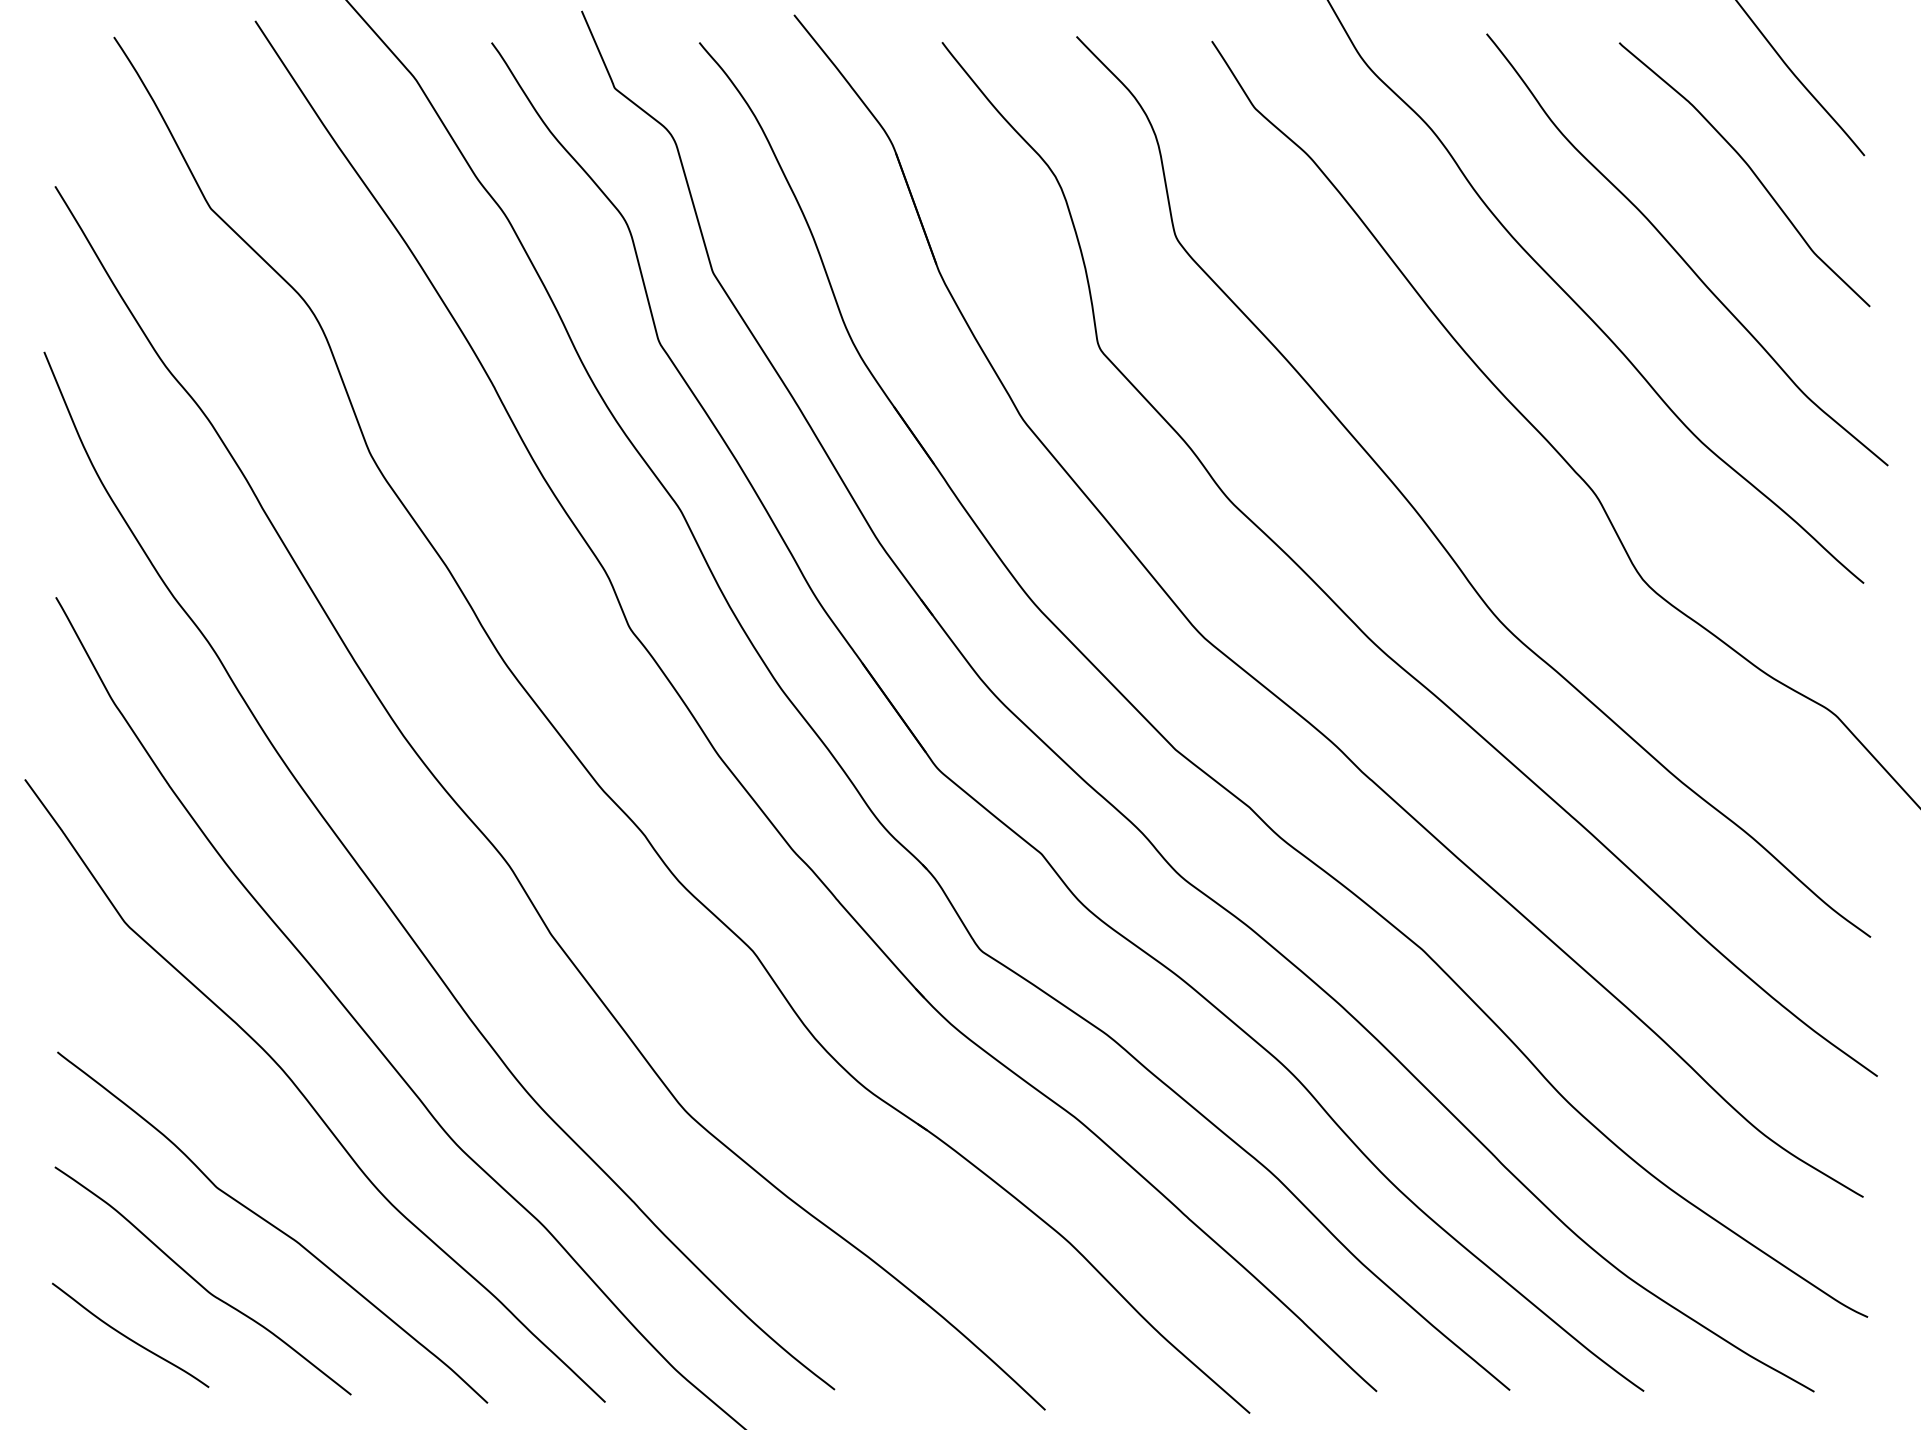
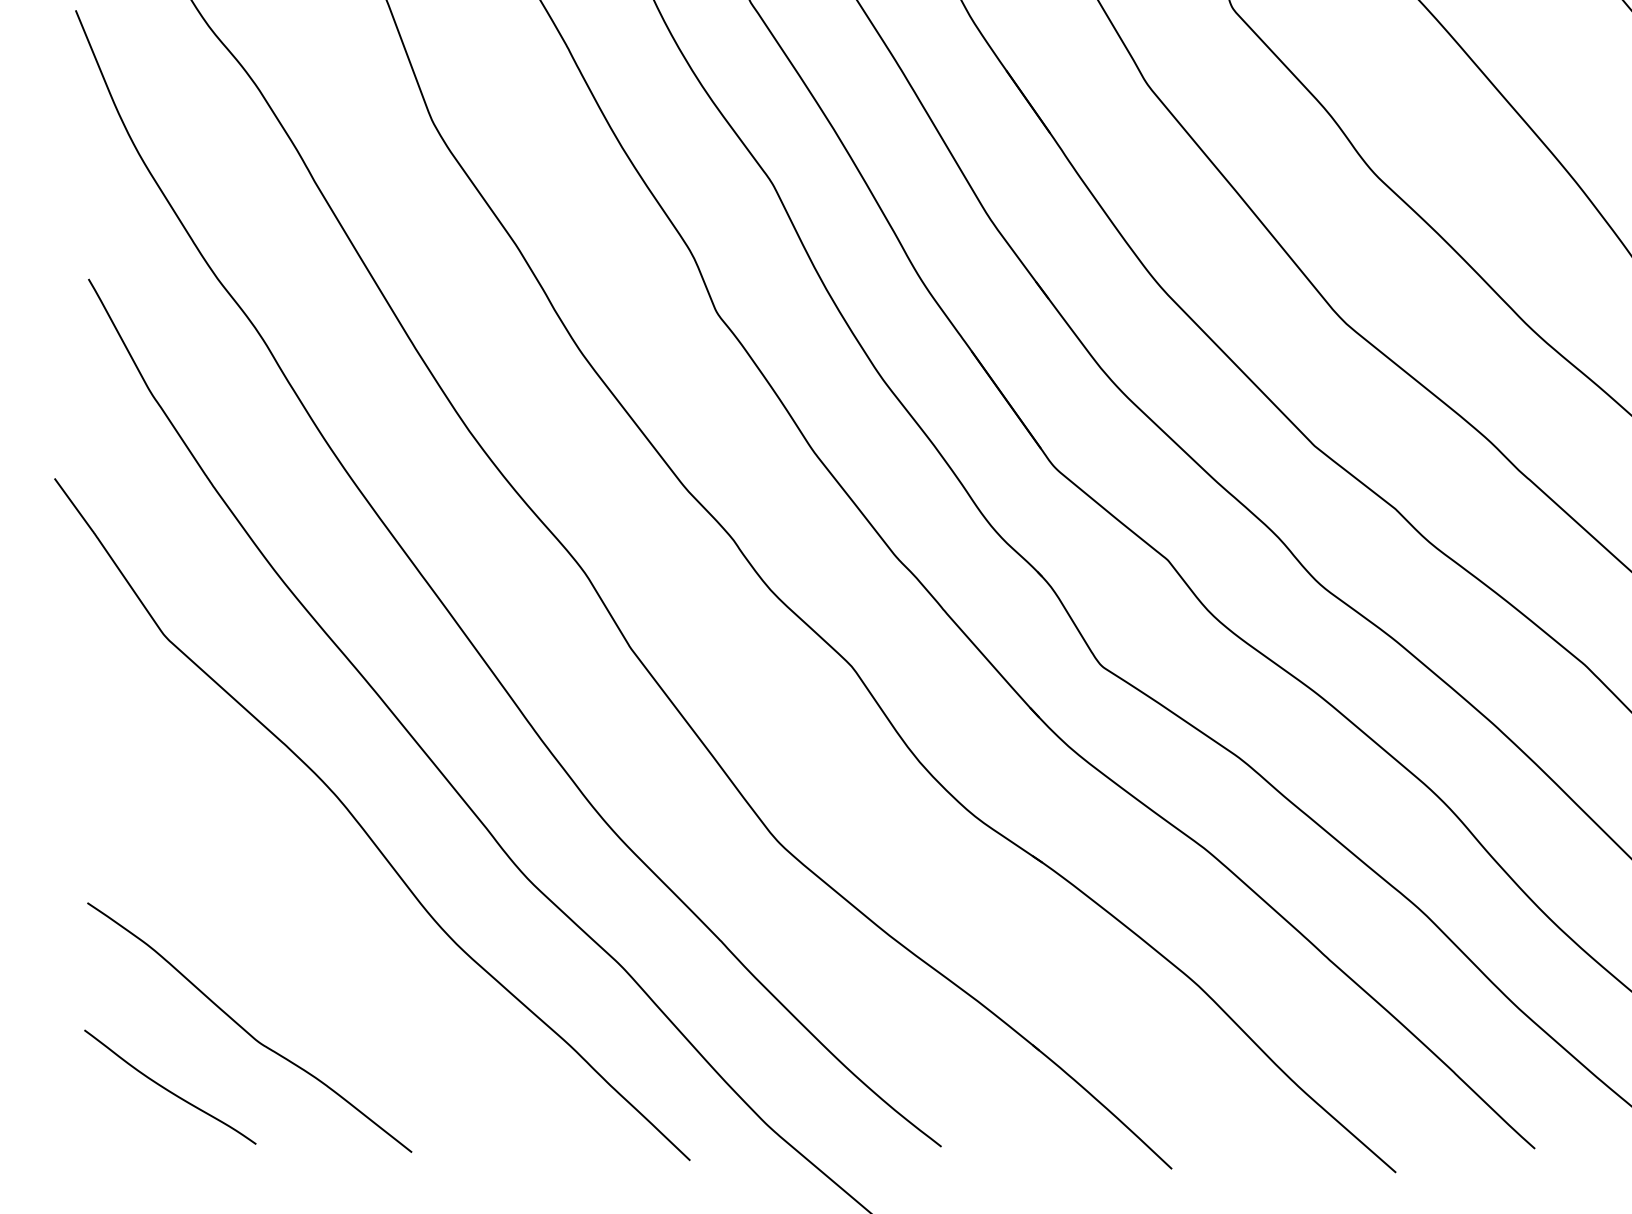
curve: (272, 1226) -> (325, 967), removed

